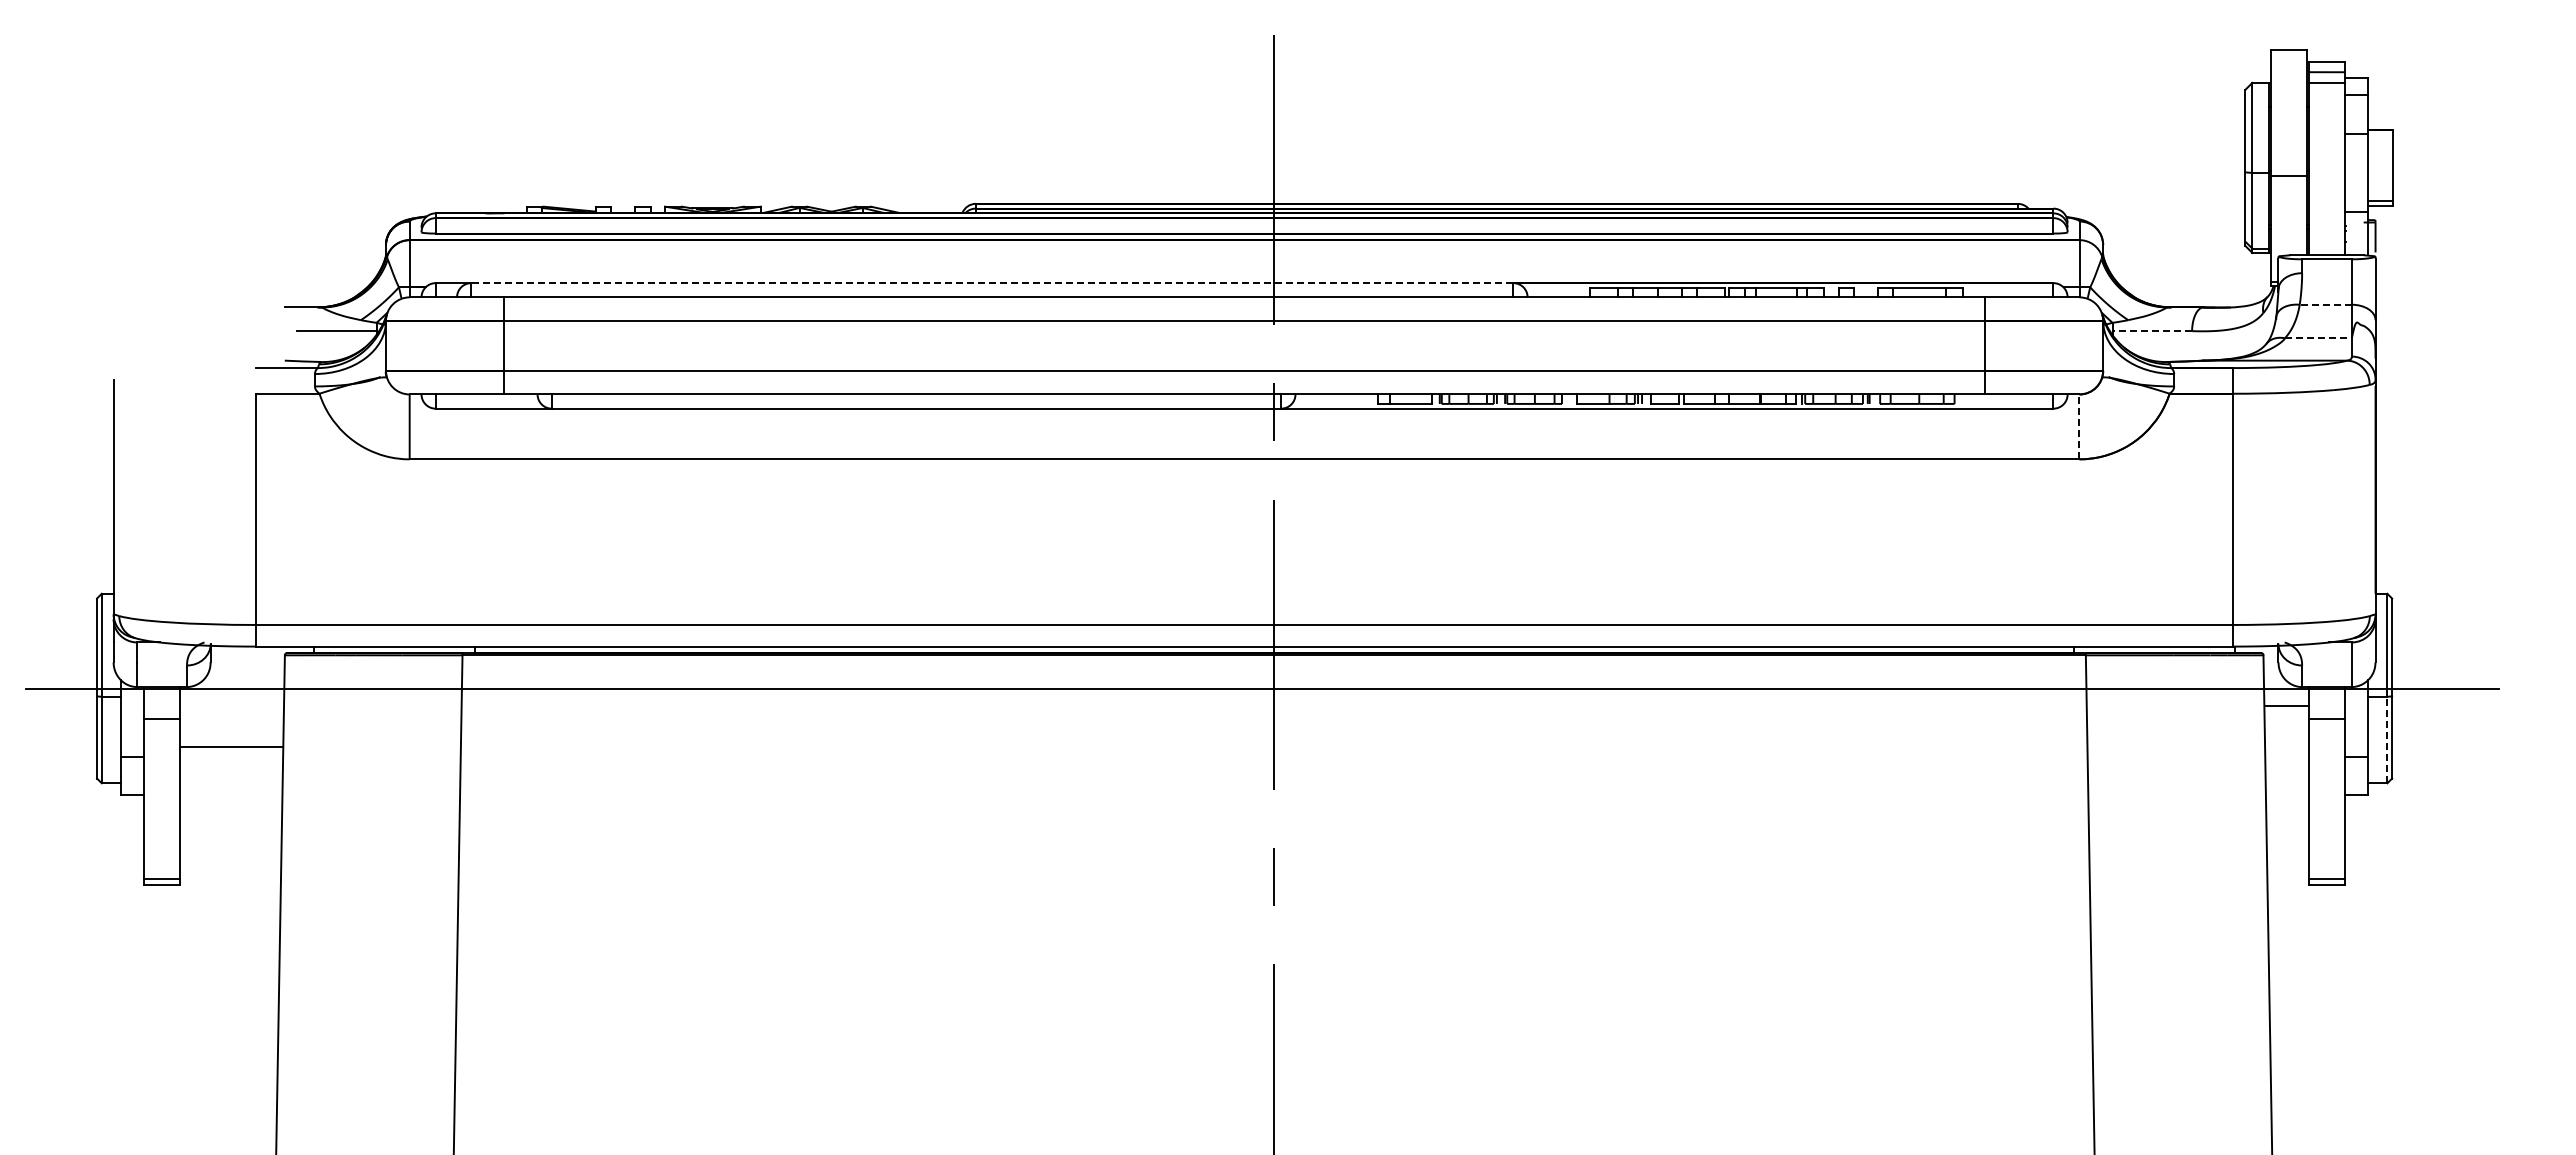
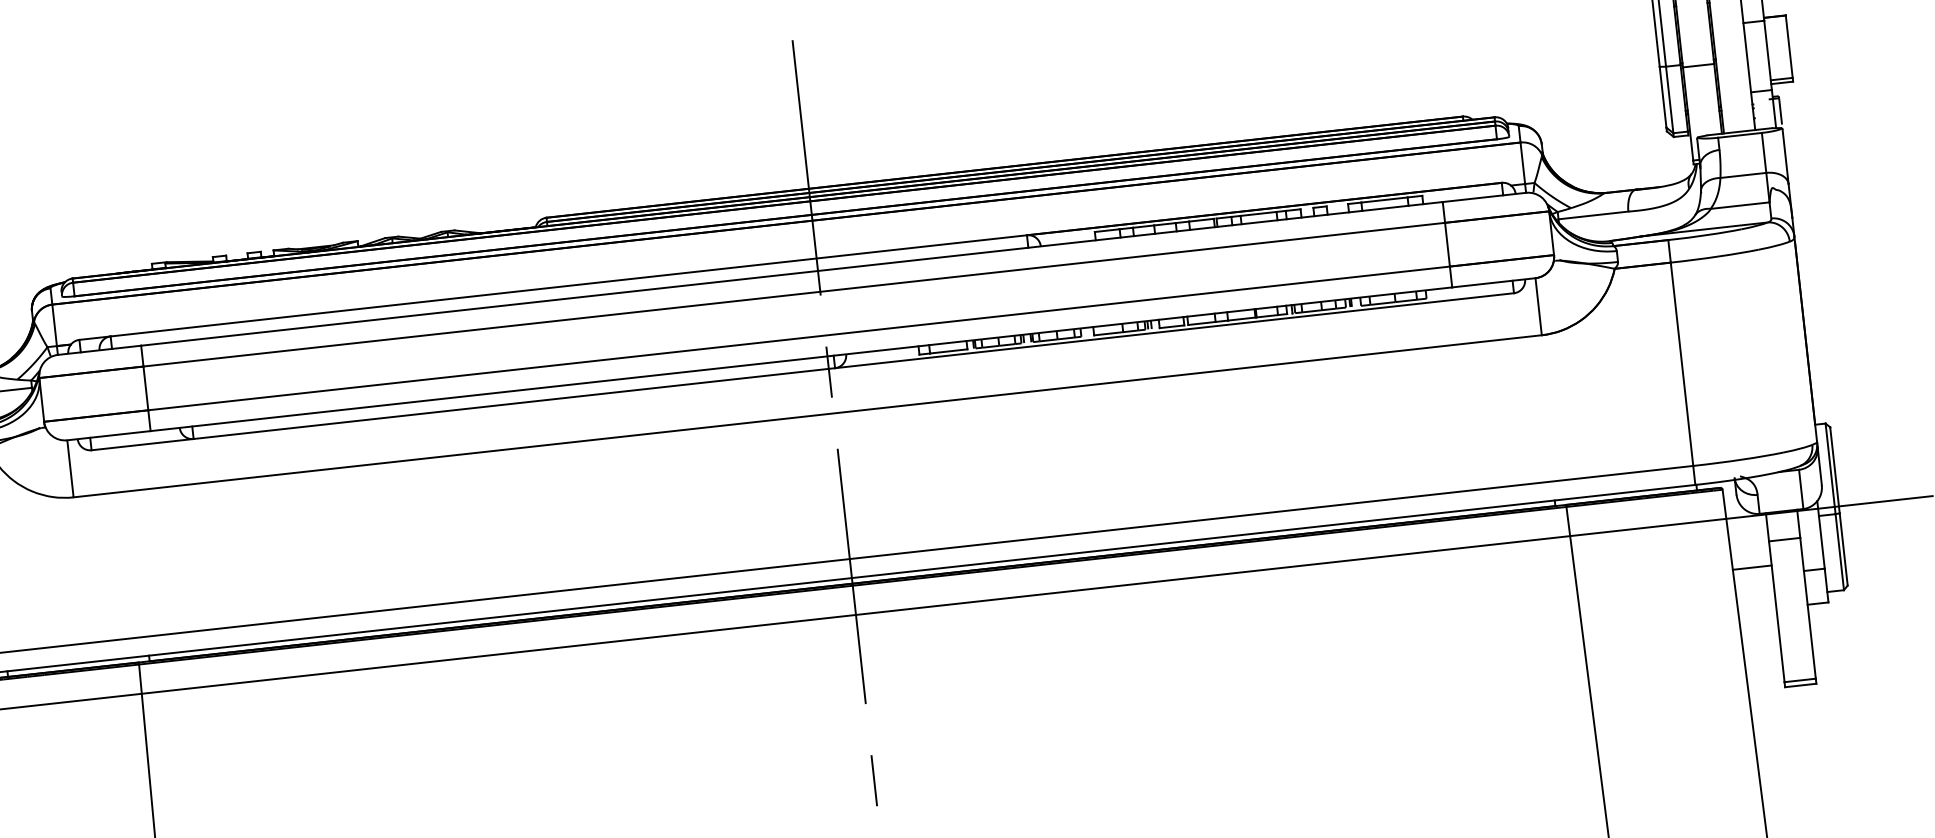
line: (991, 283) -> (568, 286), dashed -> solid
line: (2325, 304) -> (1743, 175), dashed -> solid
line: (2152, 331) -> (1593, 215), dashed -> solid
line: (2318, 338) -> (1740, 205), dashed -> solid
line: (2079, 426) -> (1538, 306), dashed -> solid
line: (2287, 705) -> (1752, 567), moved
line: (2387, 739) -> (1839, 551), dashed -> solid

